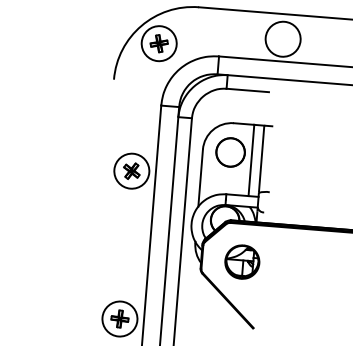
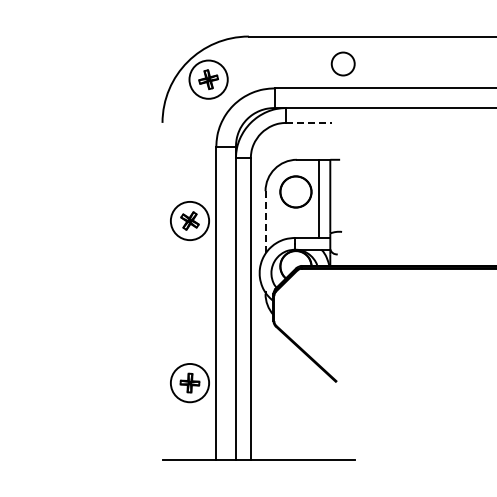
circle: (283, 38) -> (343, 63), size x0.6
line: (248, 90) -> (309, 122), solid -> dashed
line: (200, 179) -> (265, 223), solid -> dashed
part: (241, 262) -> (317, 310), removed

